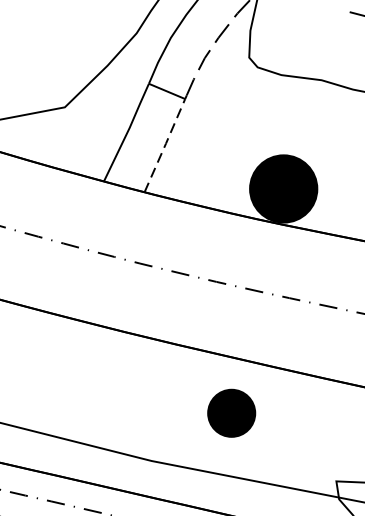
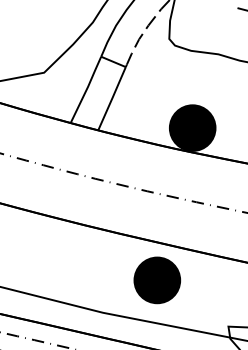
line: (165, 143) -> (112, 97), dashed -> solid
part: (231, 413) -> (157, 280), size x1.43

